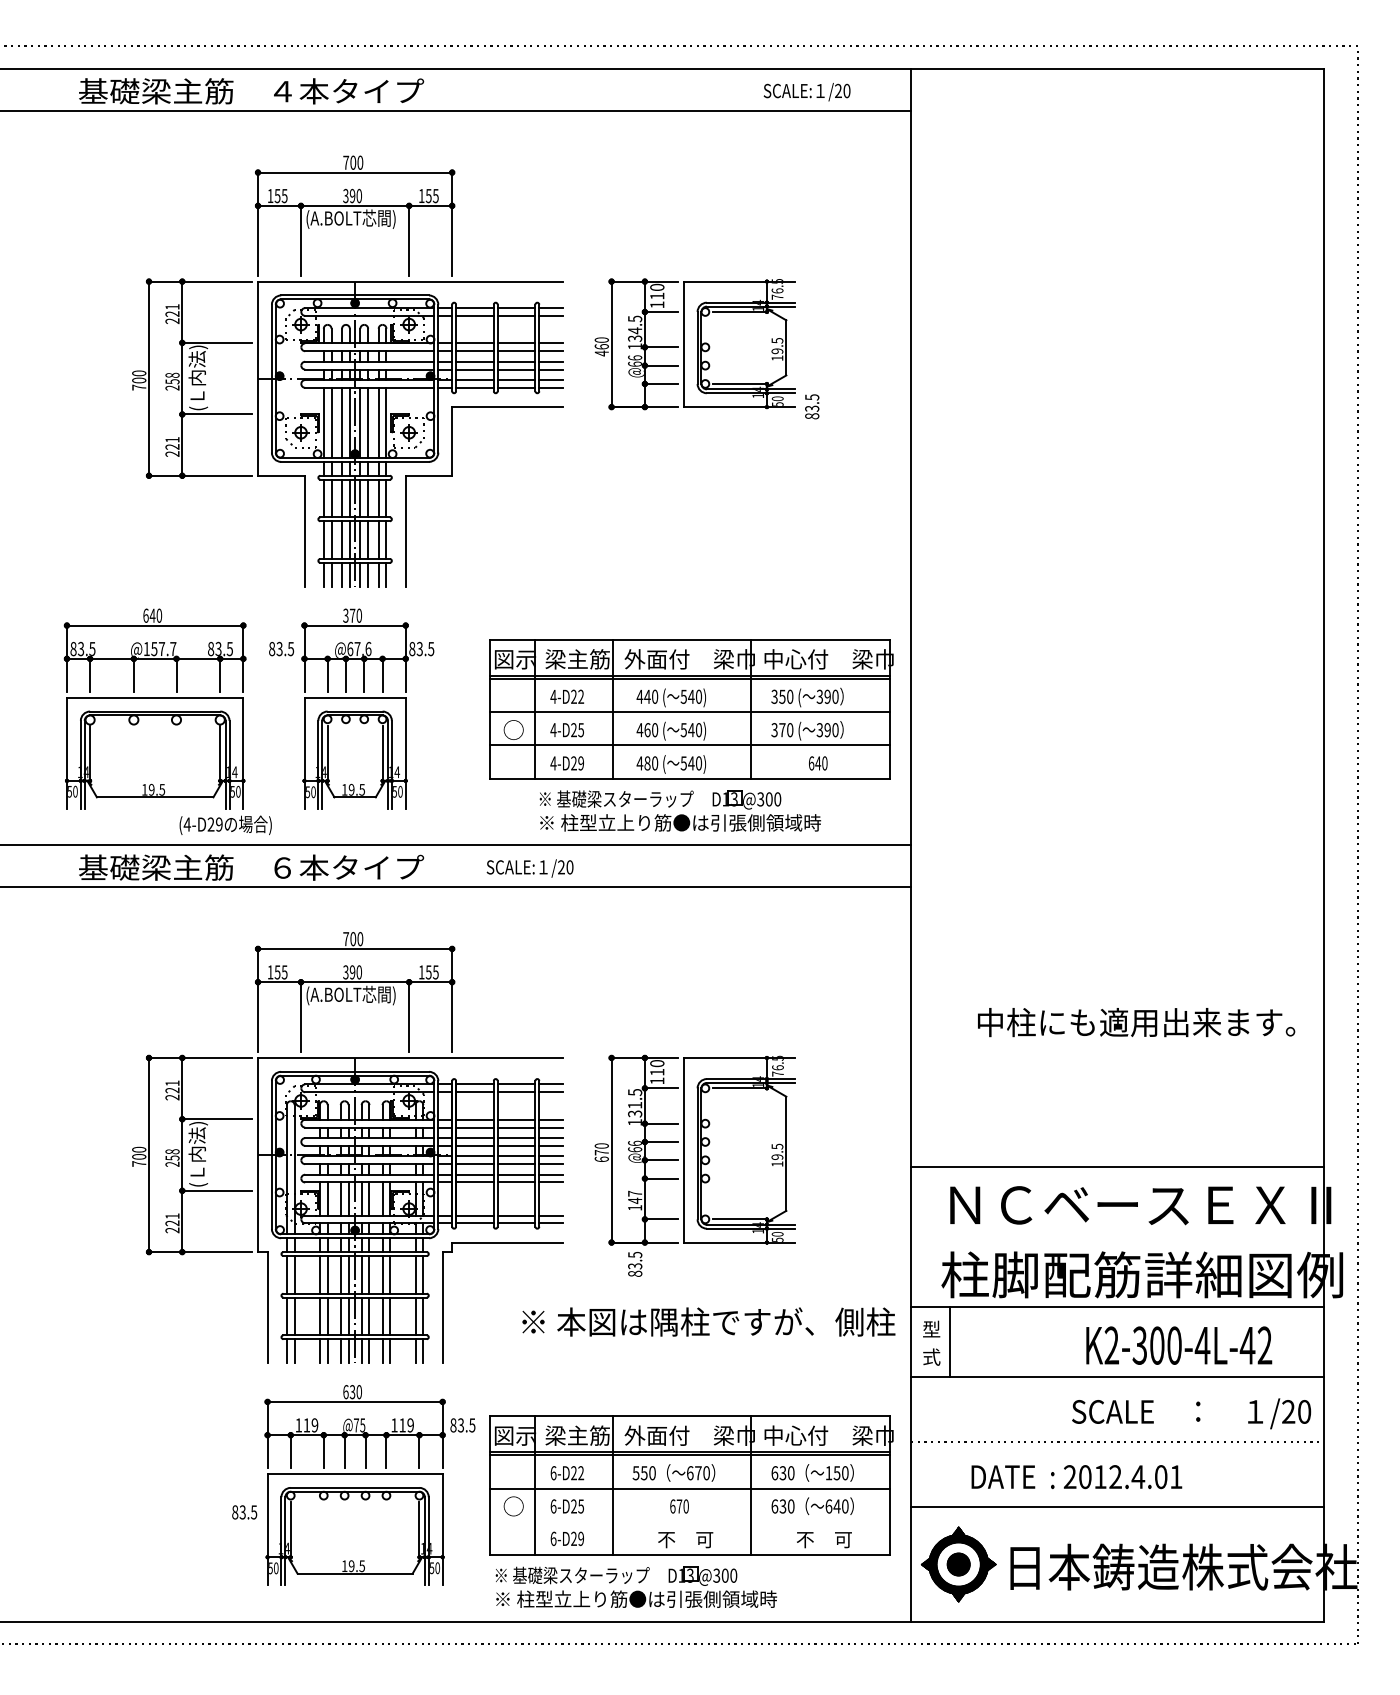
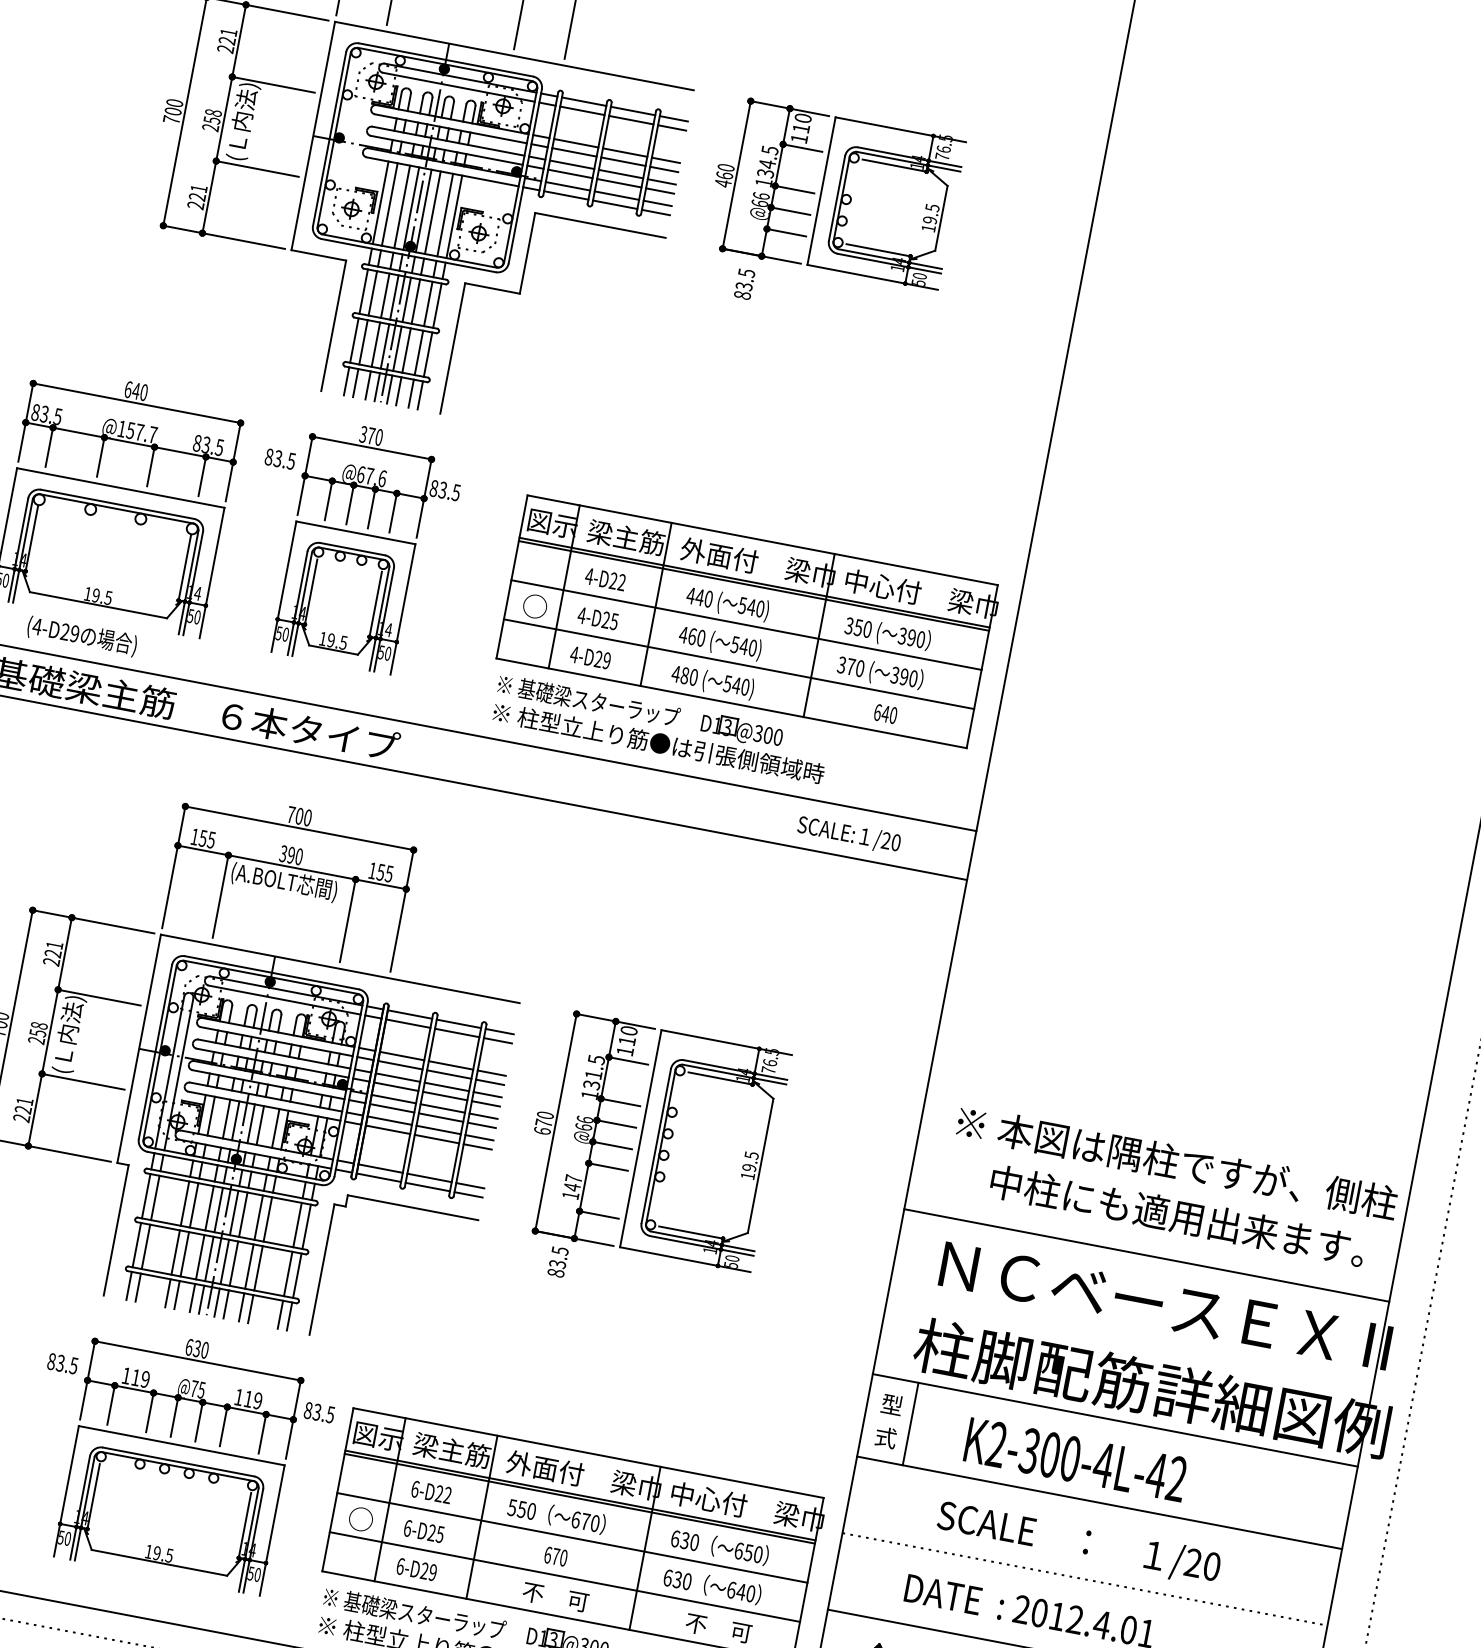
text: (812, 406) -> (745, 283), moved
part: (680, 810) -> (661, 728), moved
text: (225, 825) -> (81, 636), moved
text: (529, 868) -> (848, 834), moved
text: (1136, 1022) -> (1177, 1215), moved
text: (708, 1321) -> (1177, 1162), moved
text: (1179, 1345) -> (1076, 1459), moved
text: (1191, 1413) -> (1078, 1543), moved
text: (828, 1473) -> (738, 1551), 150 -> 650
text: (244, 1512) -> (62, 1363), moved
line: (690, 1521) -> (565, 1576), added

